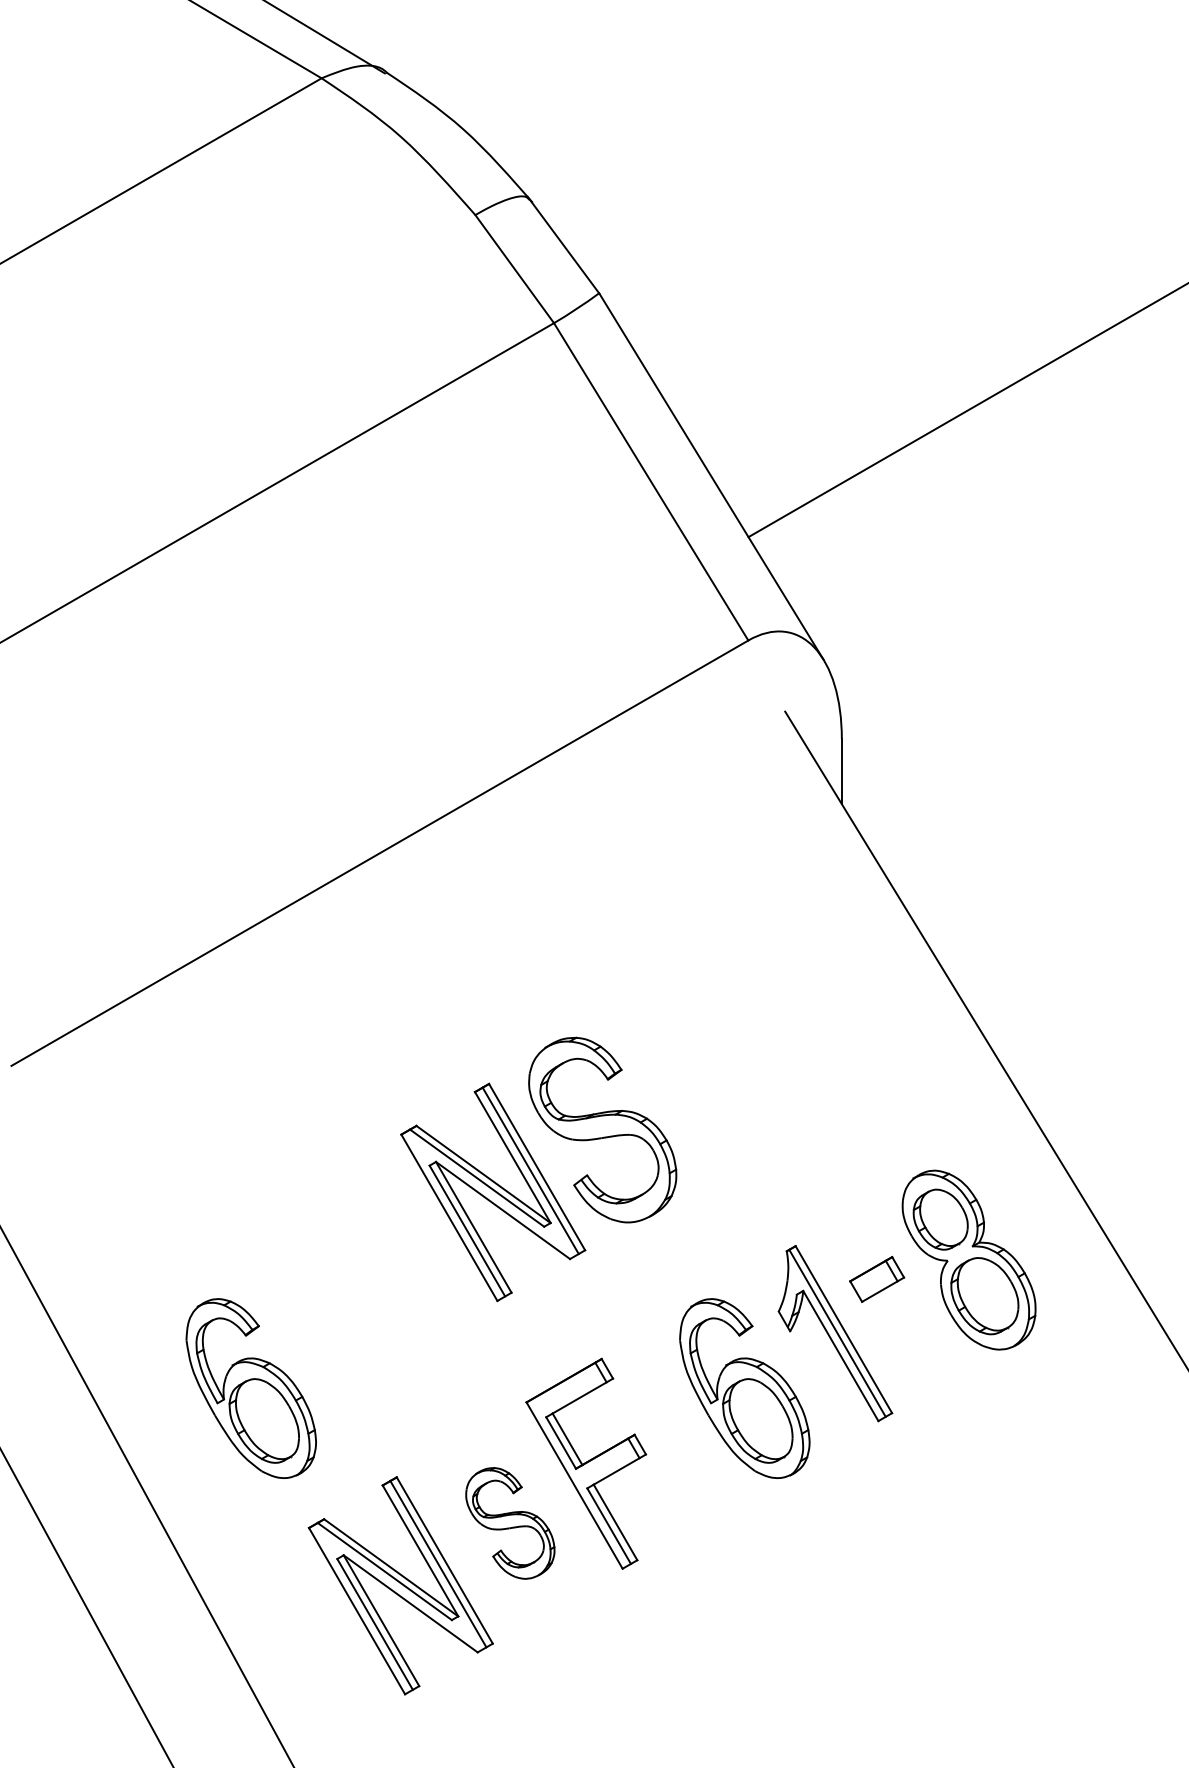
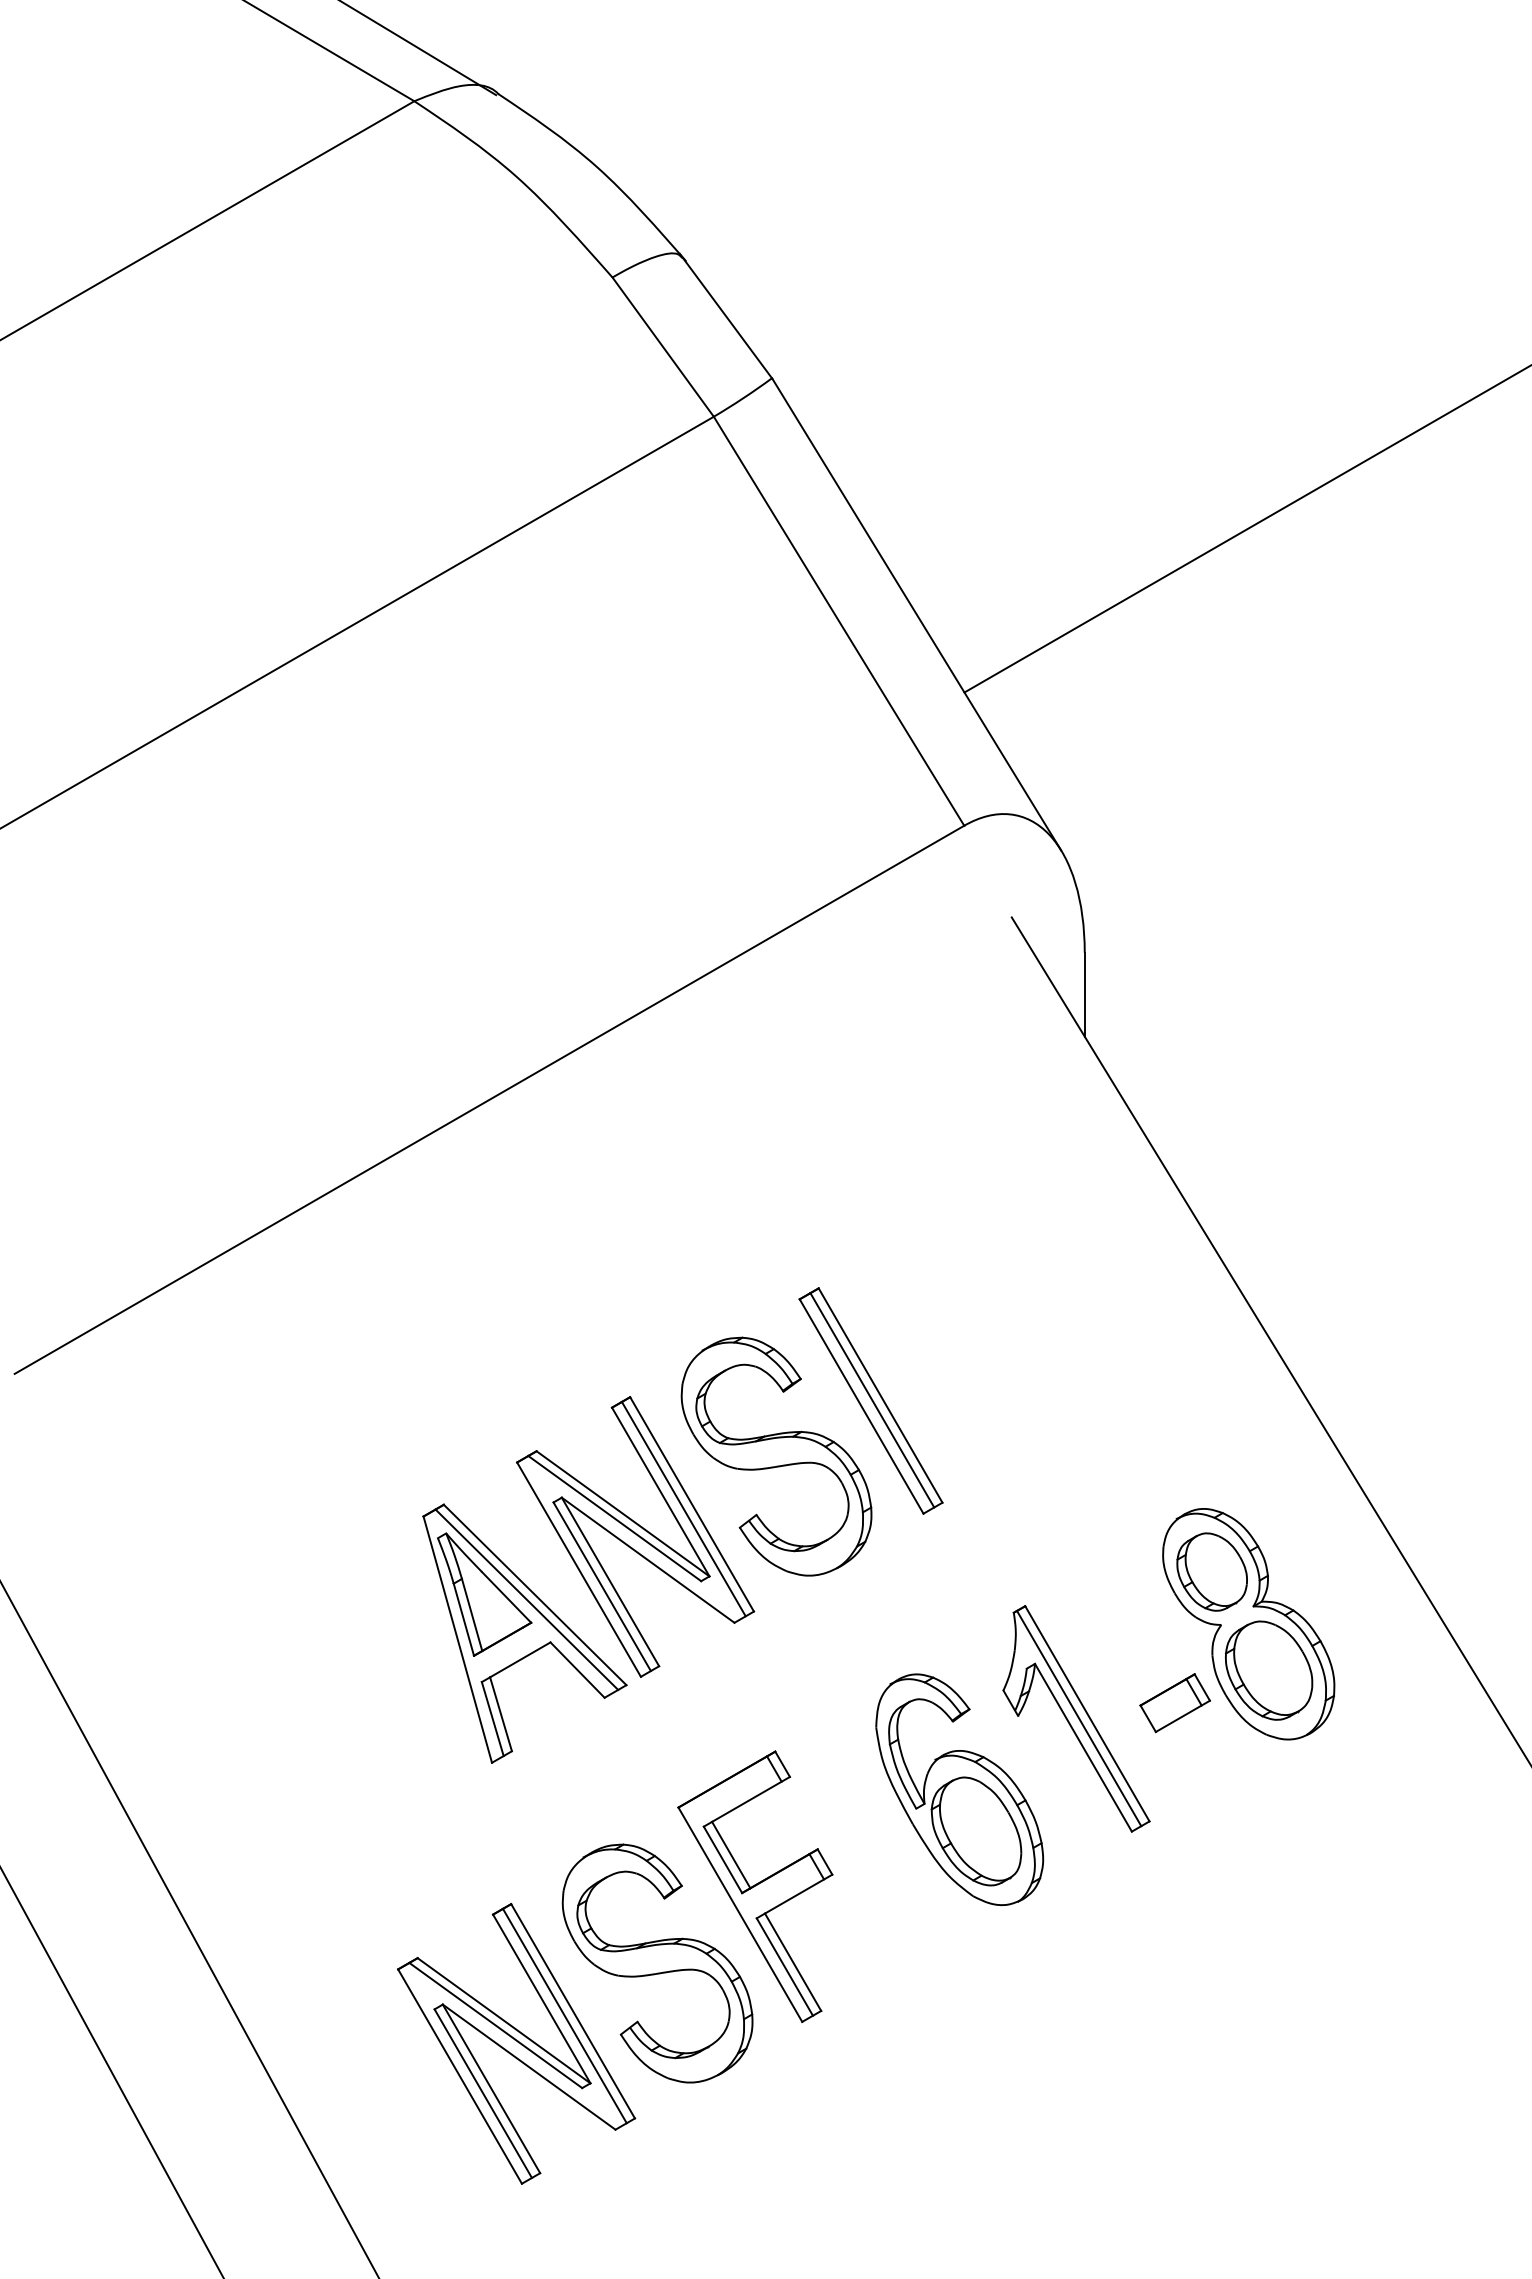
part: (675, 1086) -> (870, 1400), added
part: (407, 1267) -> (524, 1633), added
part: (876, 1279) -> (1174, 1703), moved
part: (251, 1388) -> (323, 1789), removed
part: (510, 1523) -> (657, 1963), size x1.67

